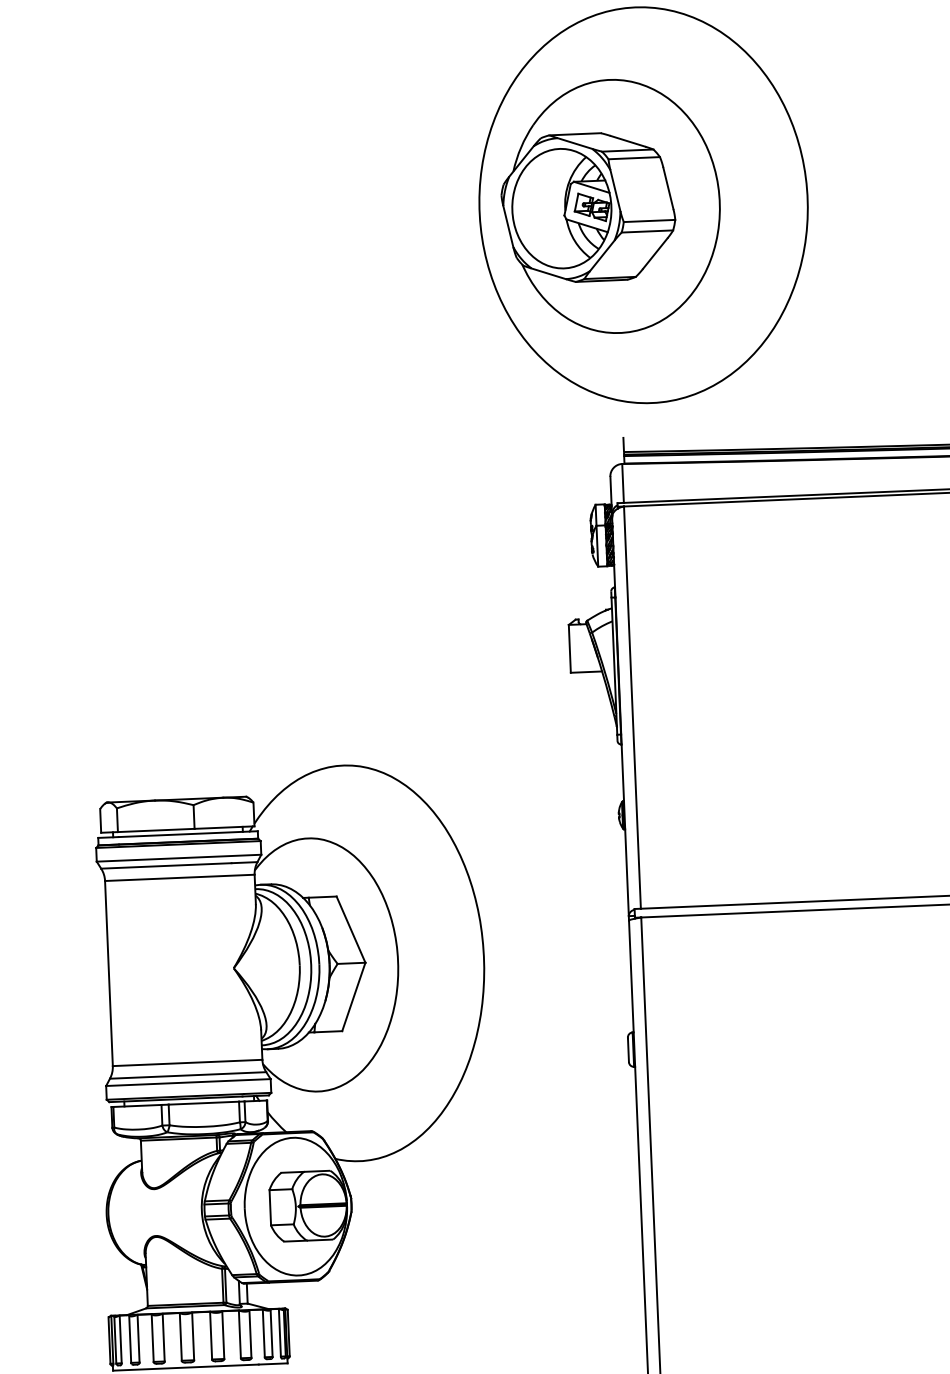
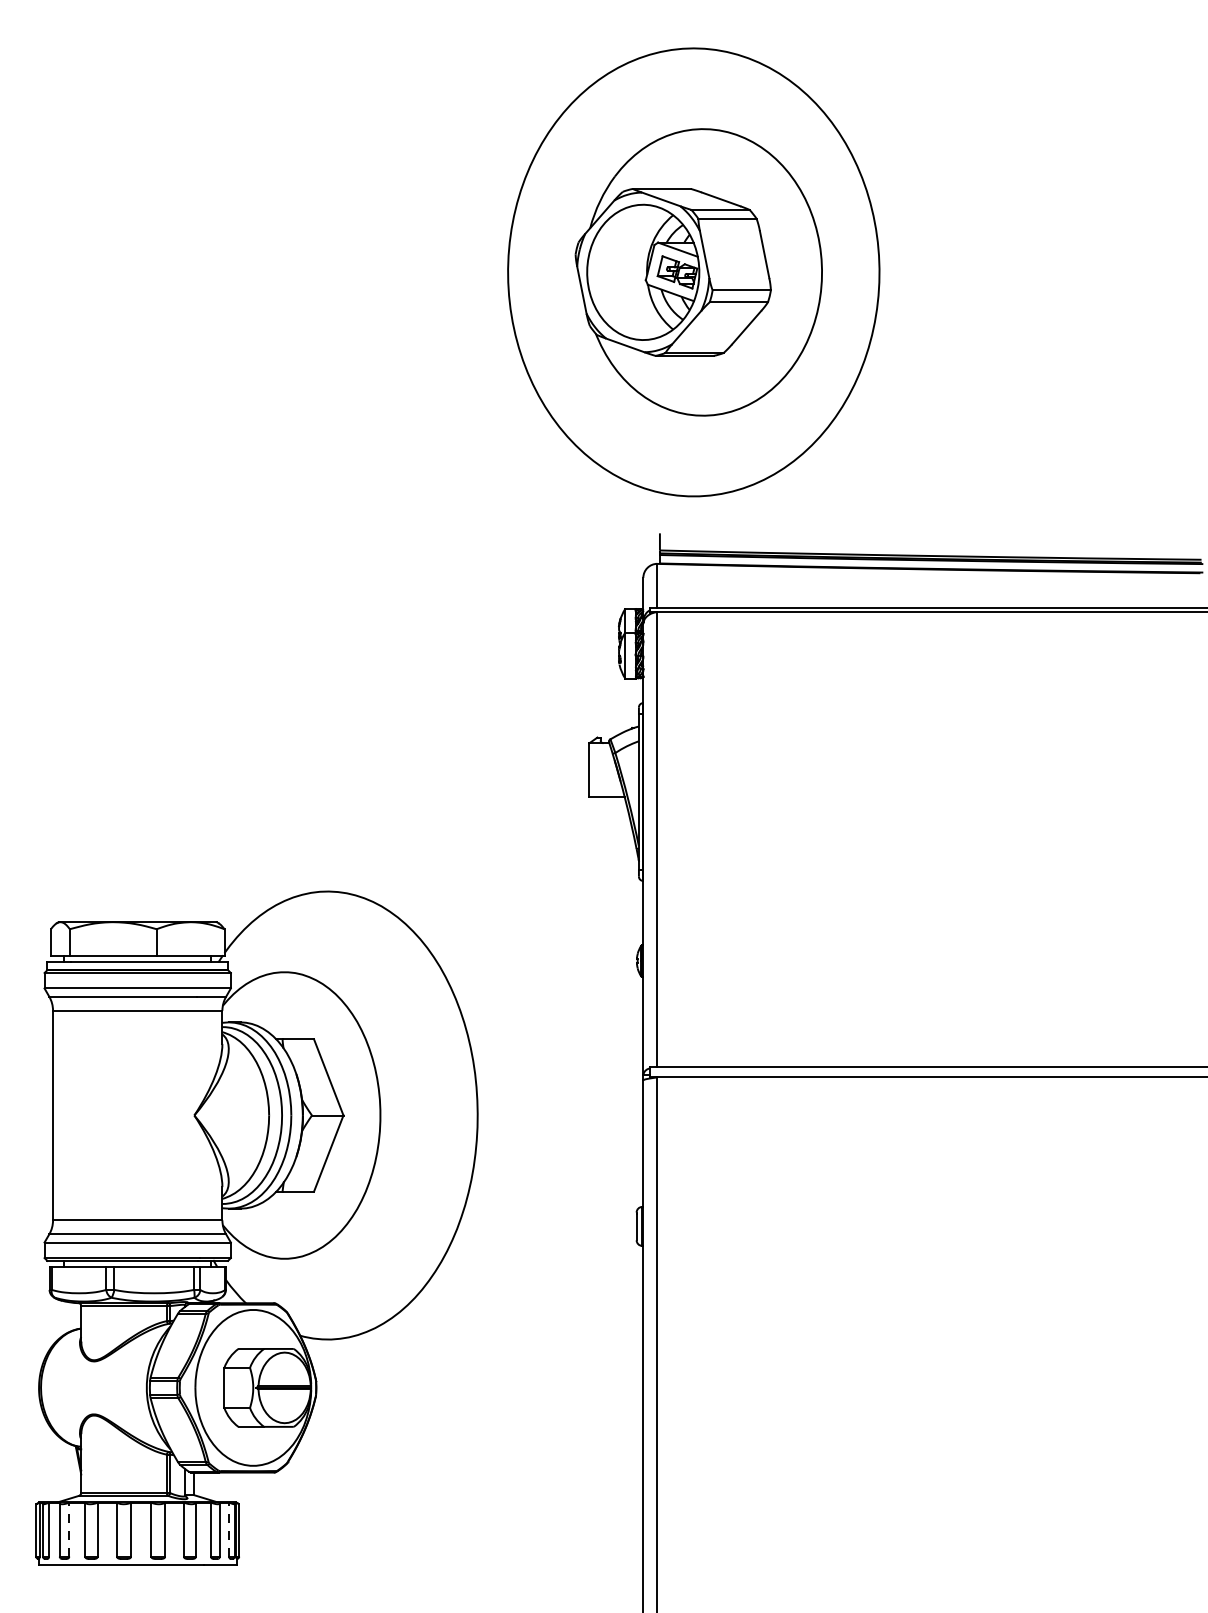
part: (610, 206) -> (698, 272), moved
line: (280, 1332) -> (229, 1529), solid -> dashed
line: (138, 1338) -> (69, 1529), solid -> dashed

